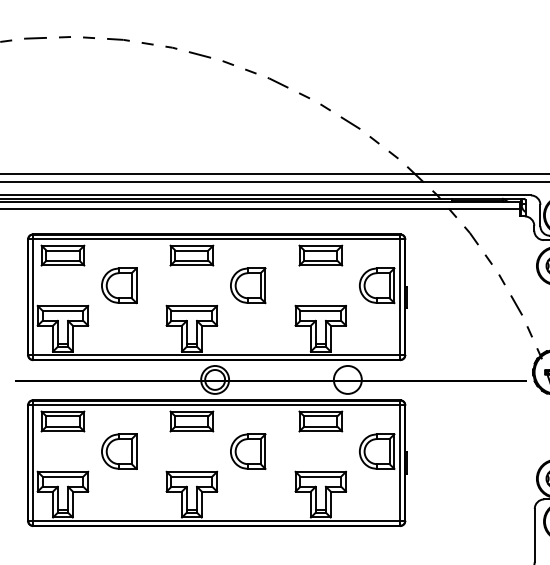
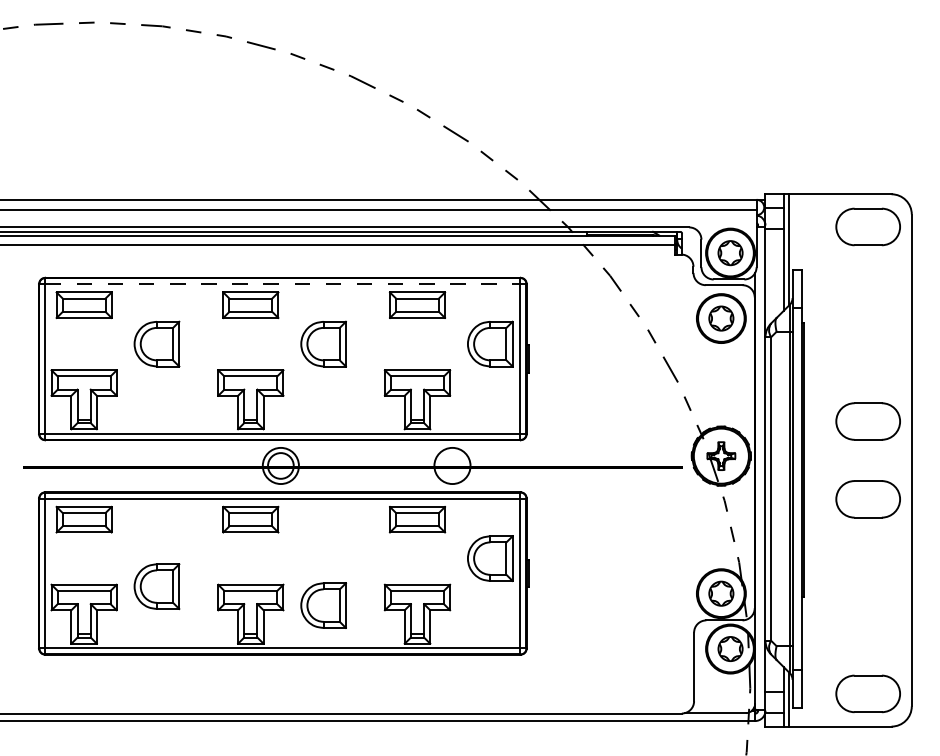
line: (217, 239) -> (283, 284), solid -> dashed
part: (118, 451) -> (156, 586), moved
part: (248, 451) -> (323, 605), moved

